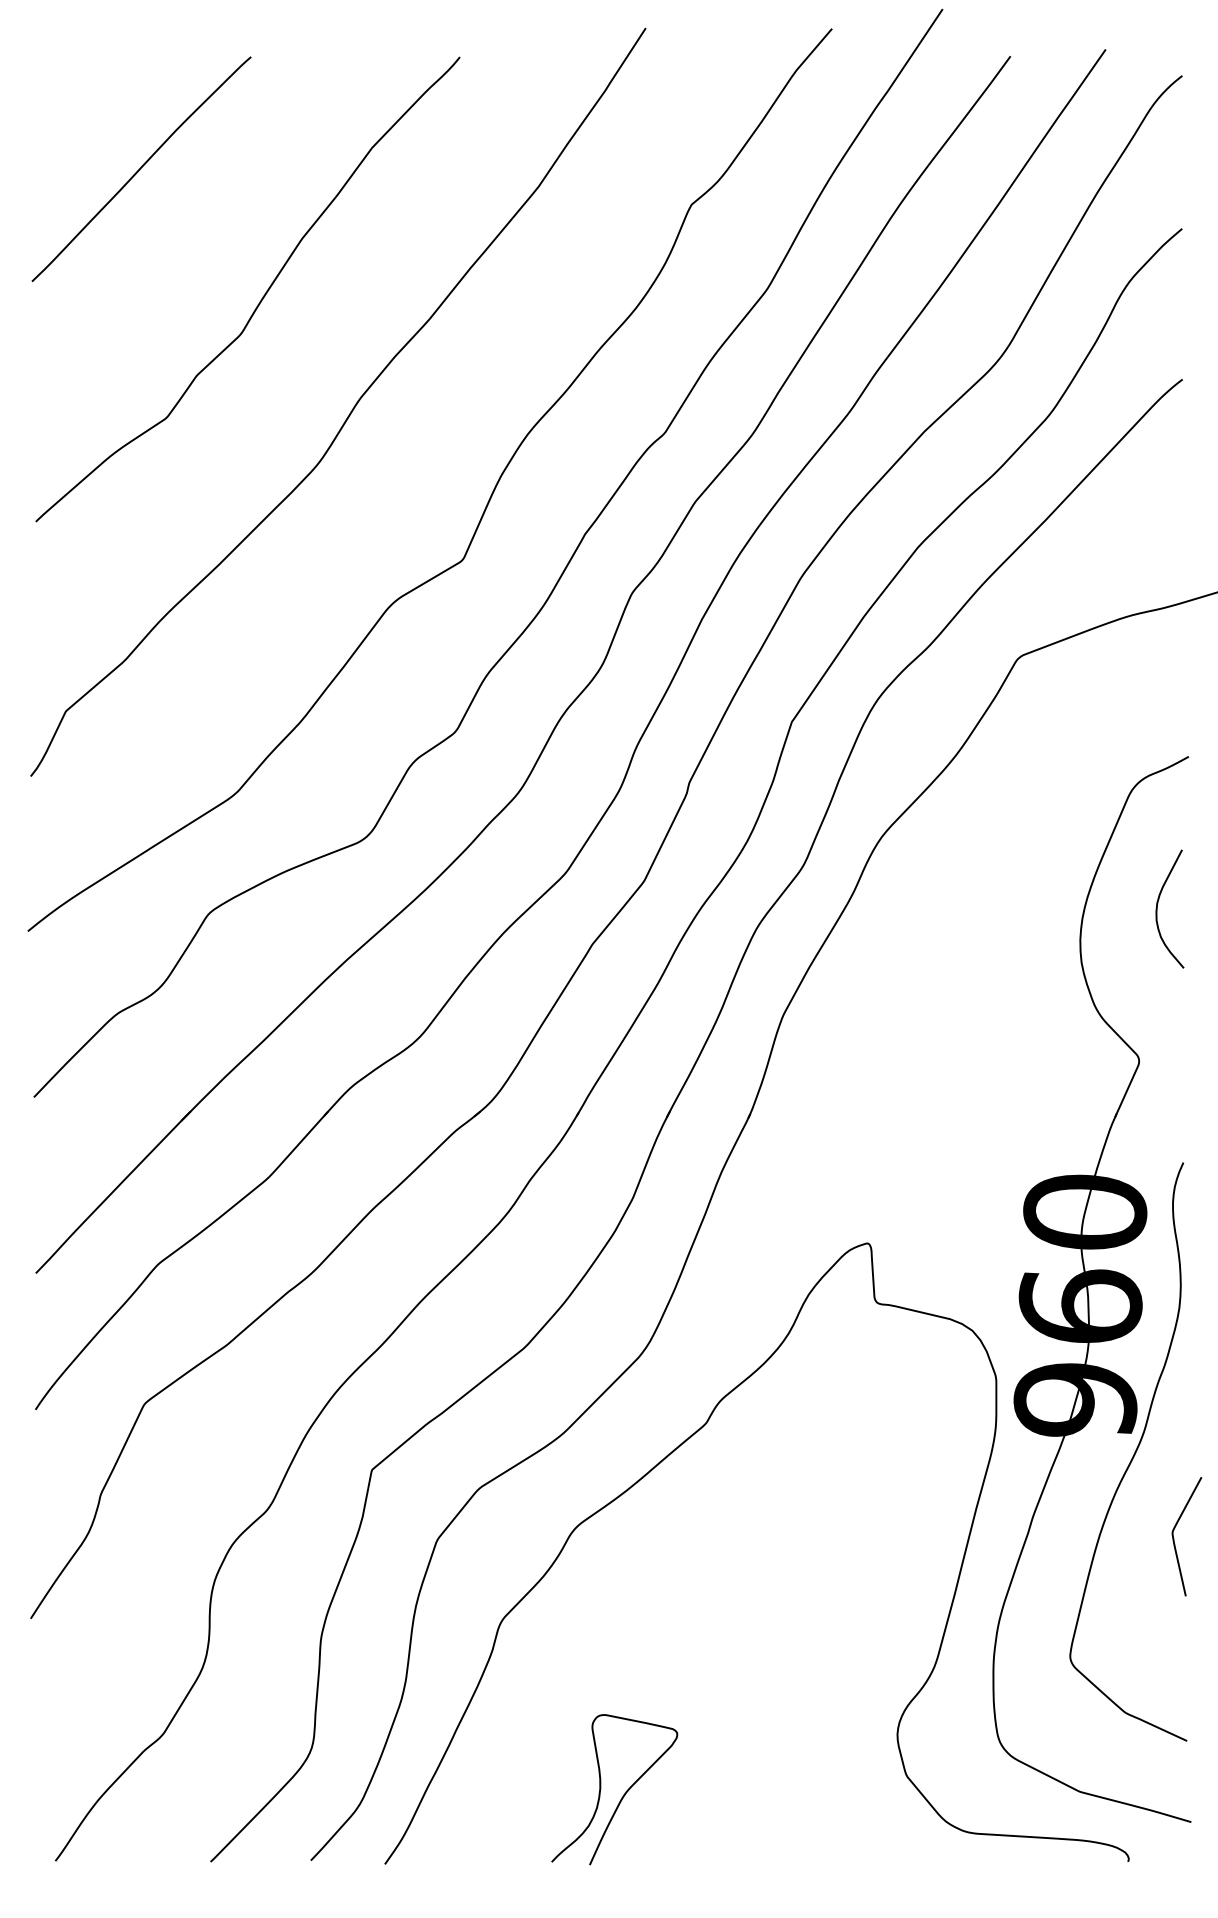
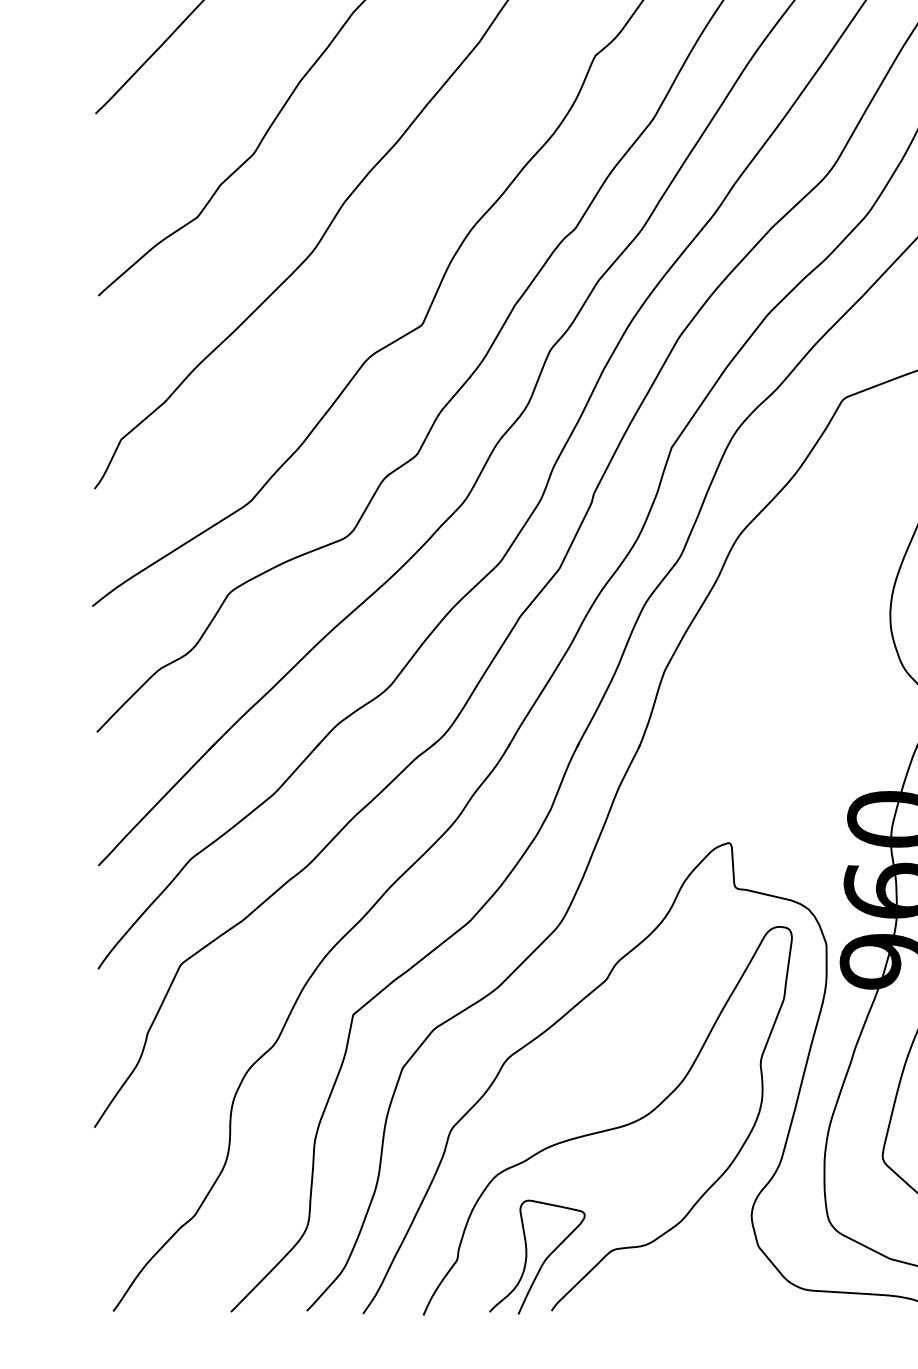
curve: (709, 1620) -> (609, 1128), added

